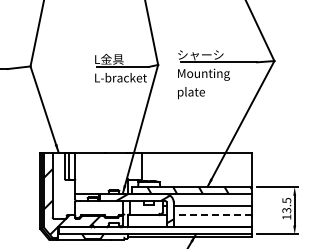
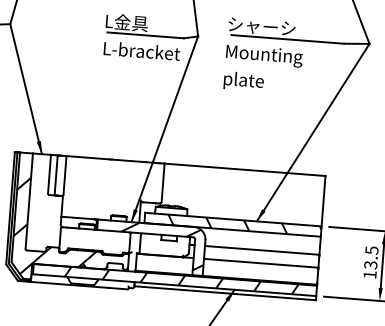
line: (212, 215) -> (260, 263), dashed -> solid
hatch: (159, 230) -> (181, 280), added

